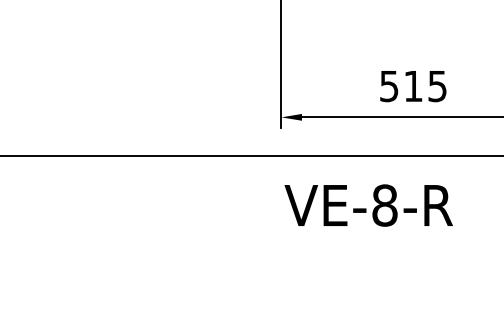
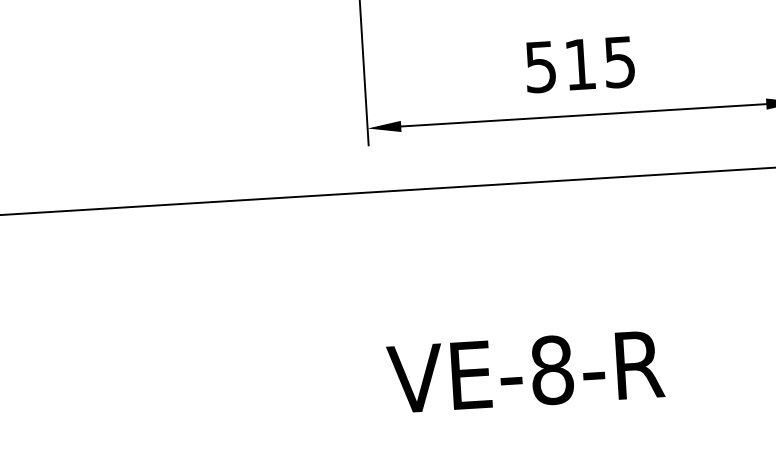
text: (368, 205) -> (525, 371), moved

